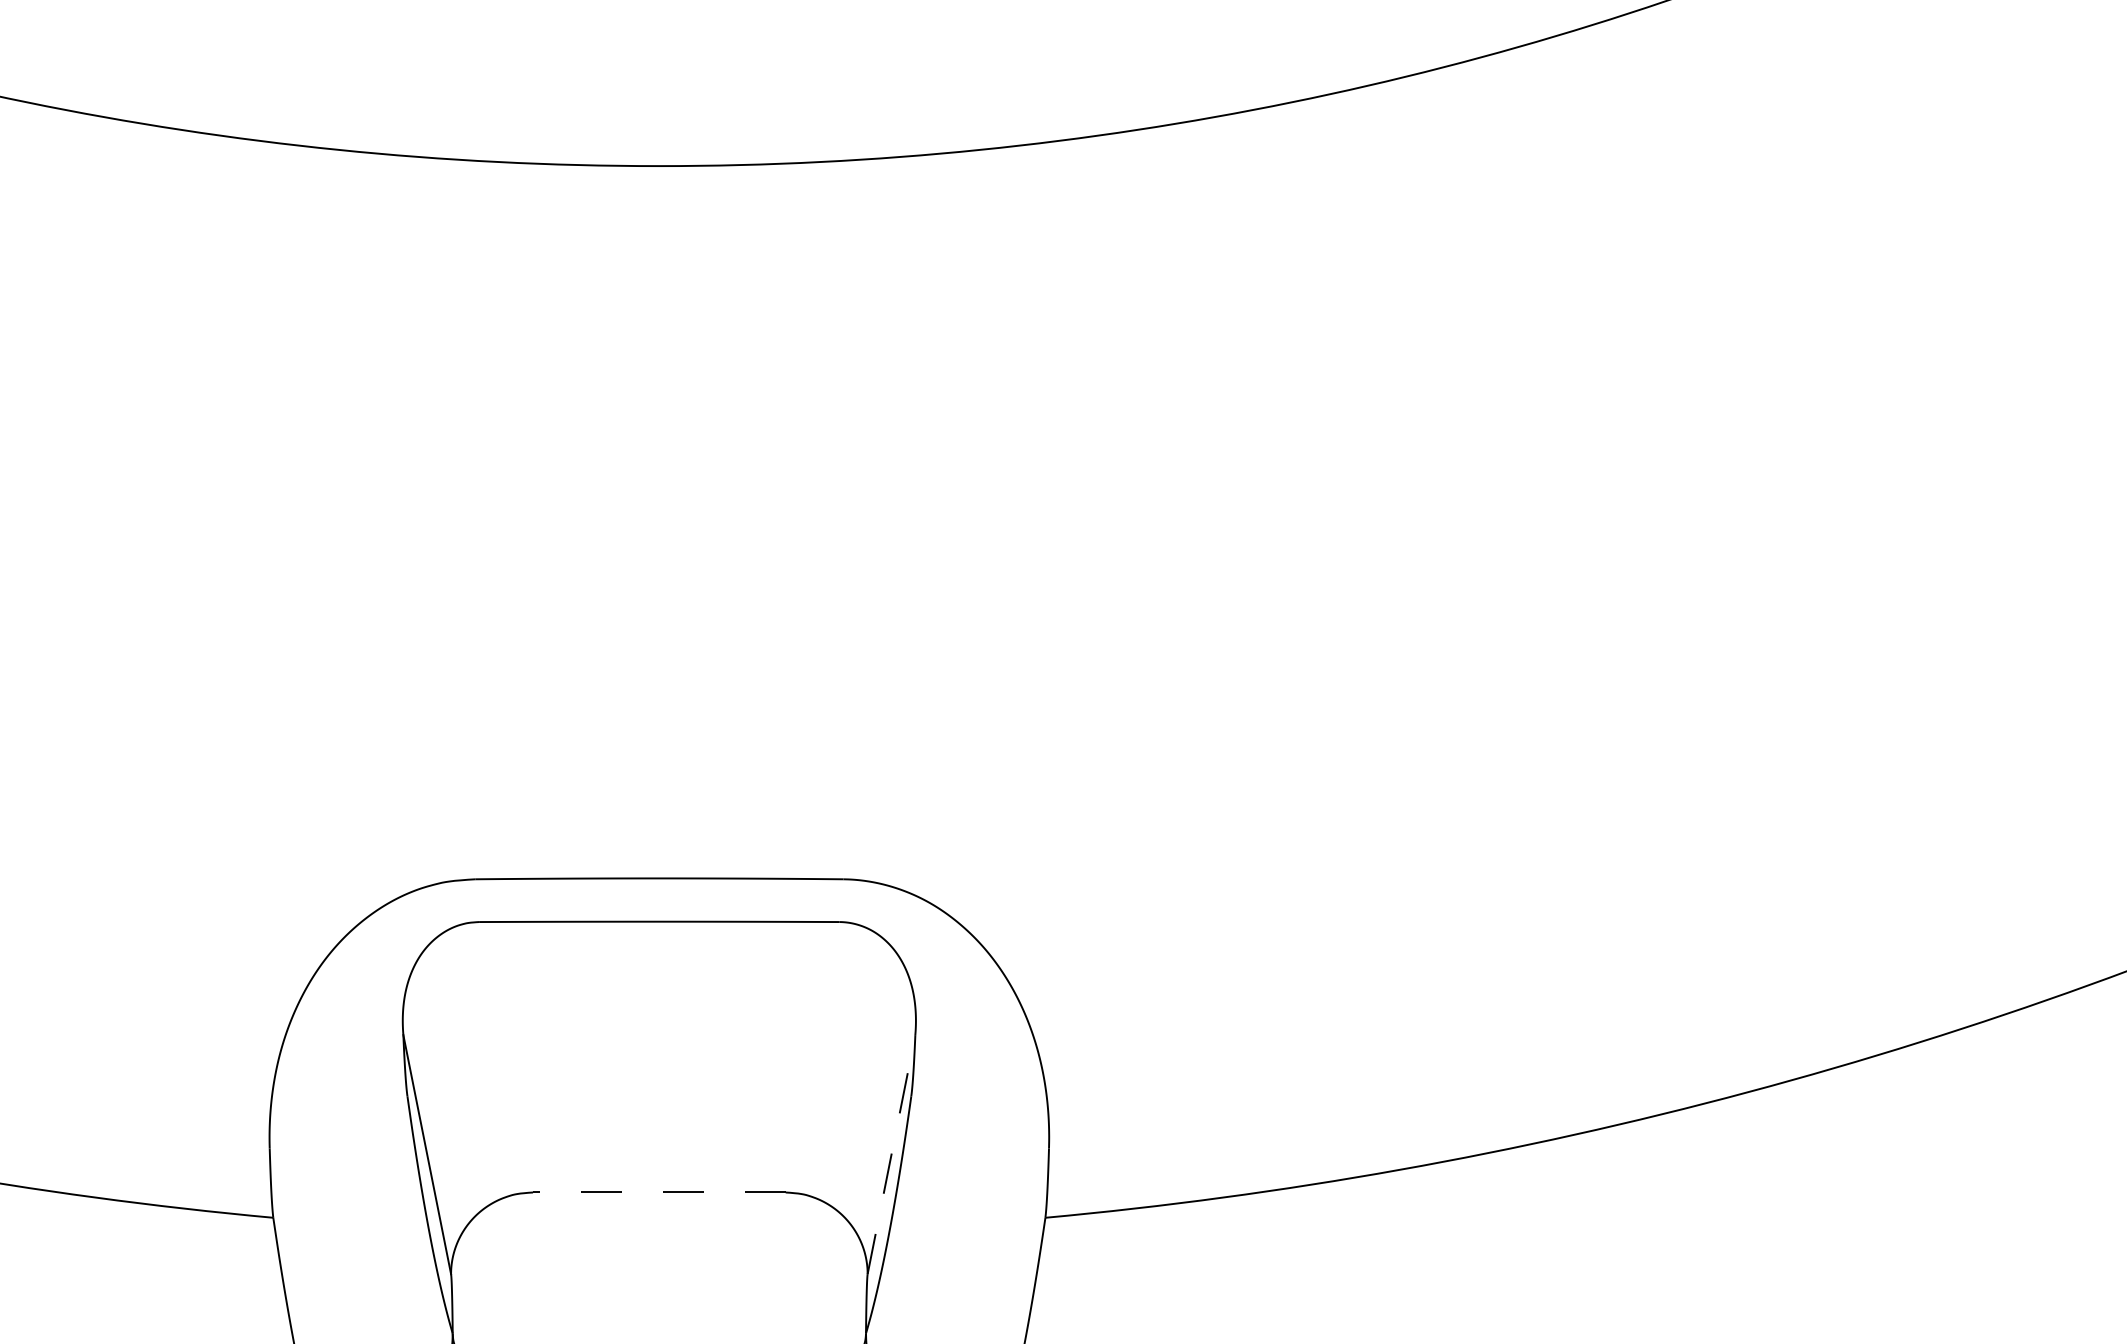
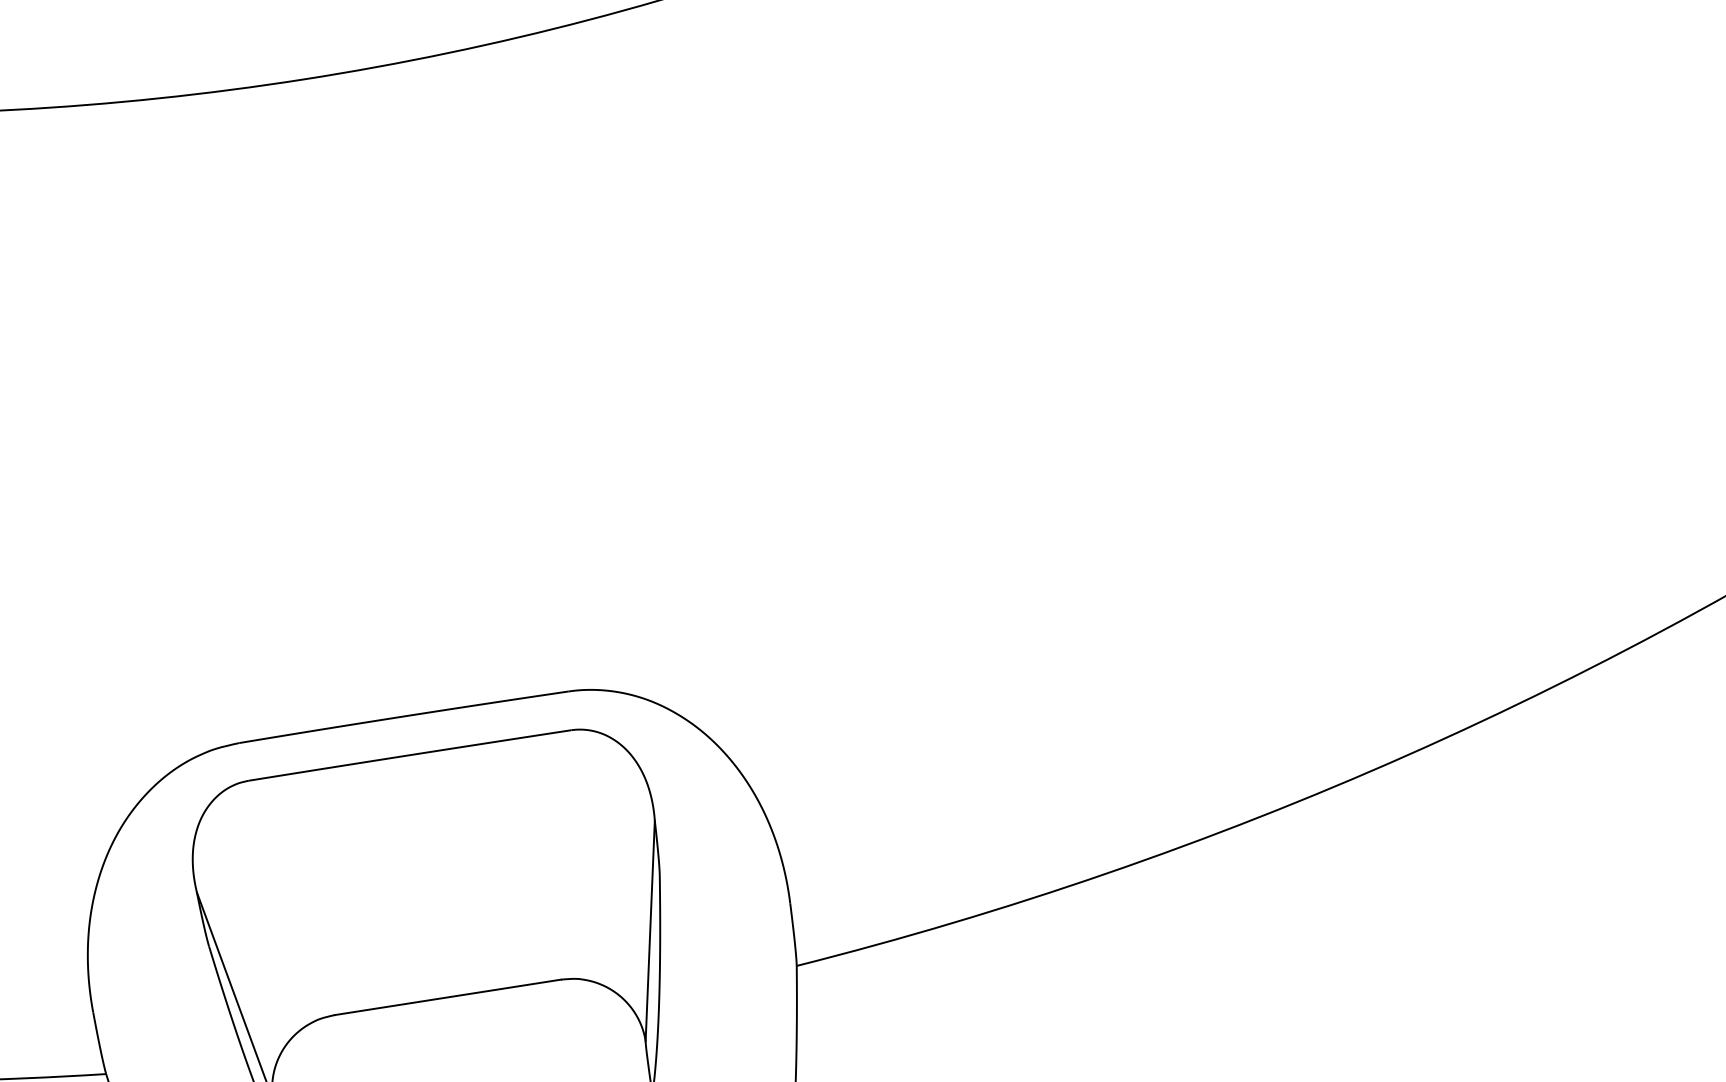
line: (891, 1154) -> (650, 930), dashed -> solid
line: (658, 1192) -> (447, 997), dashed -> solid

